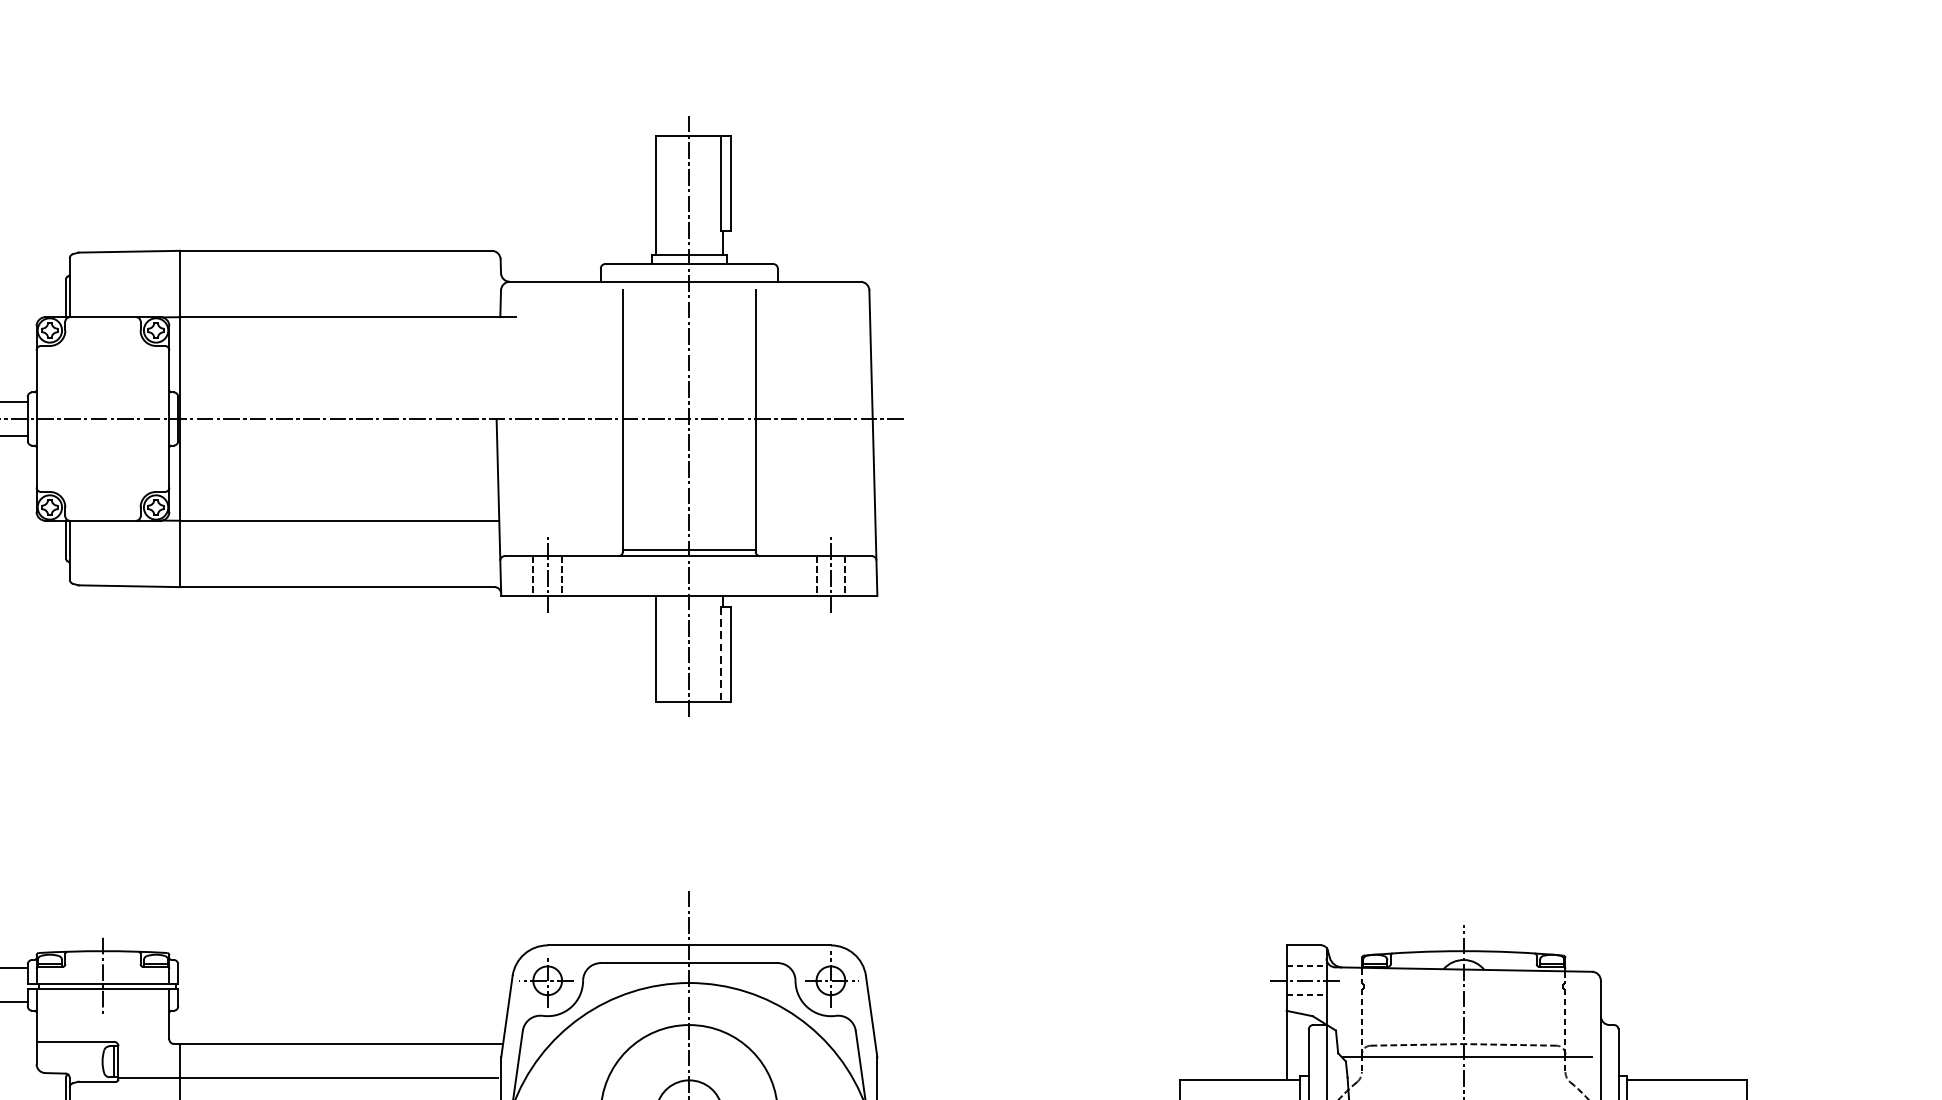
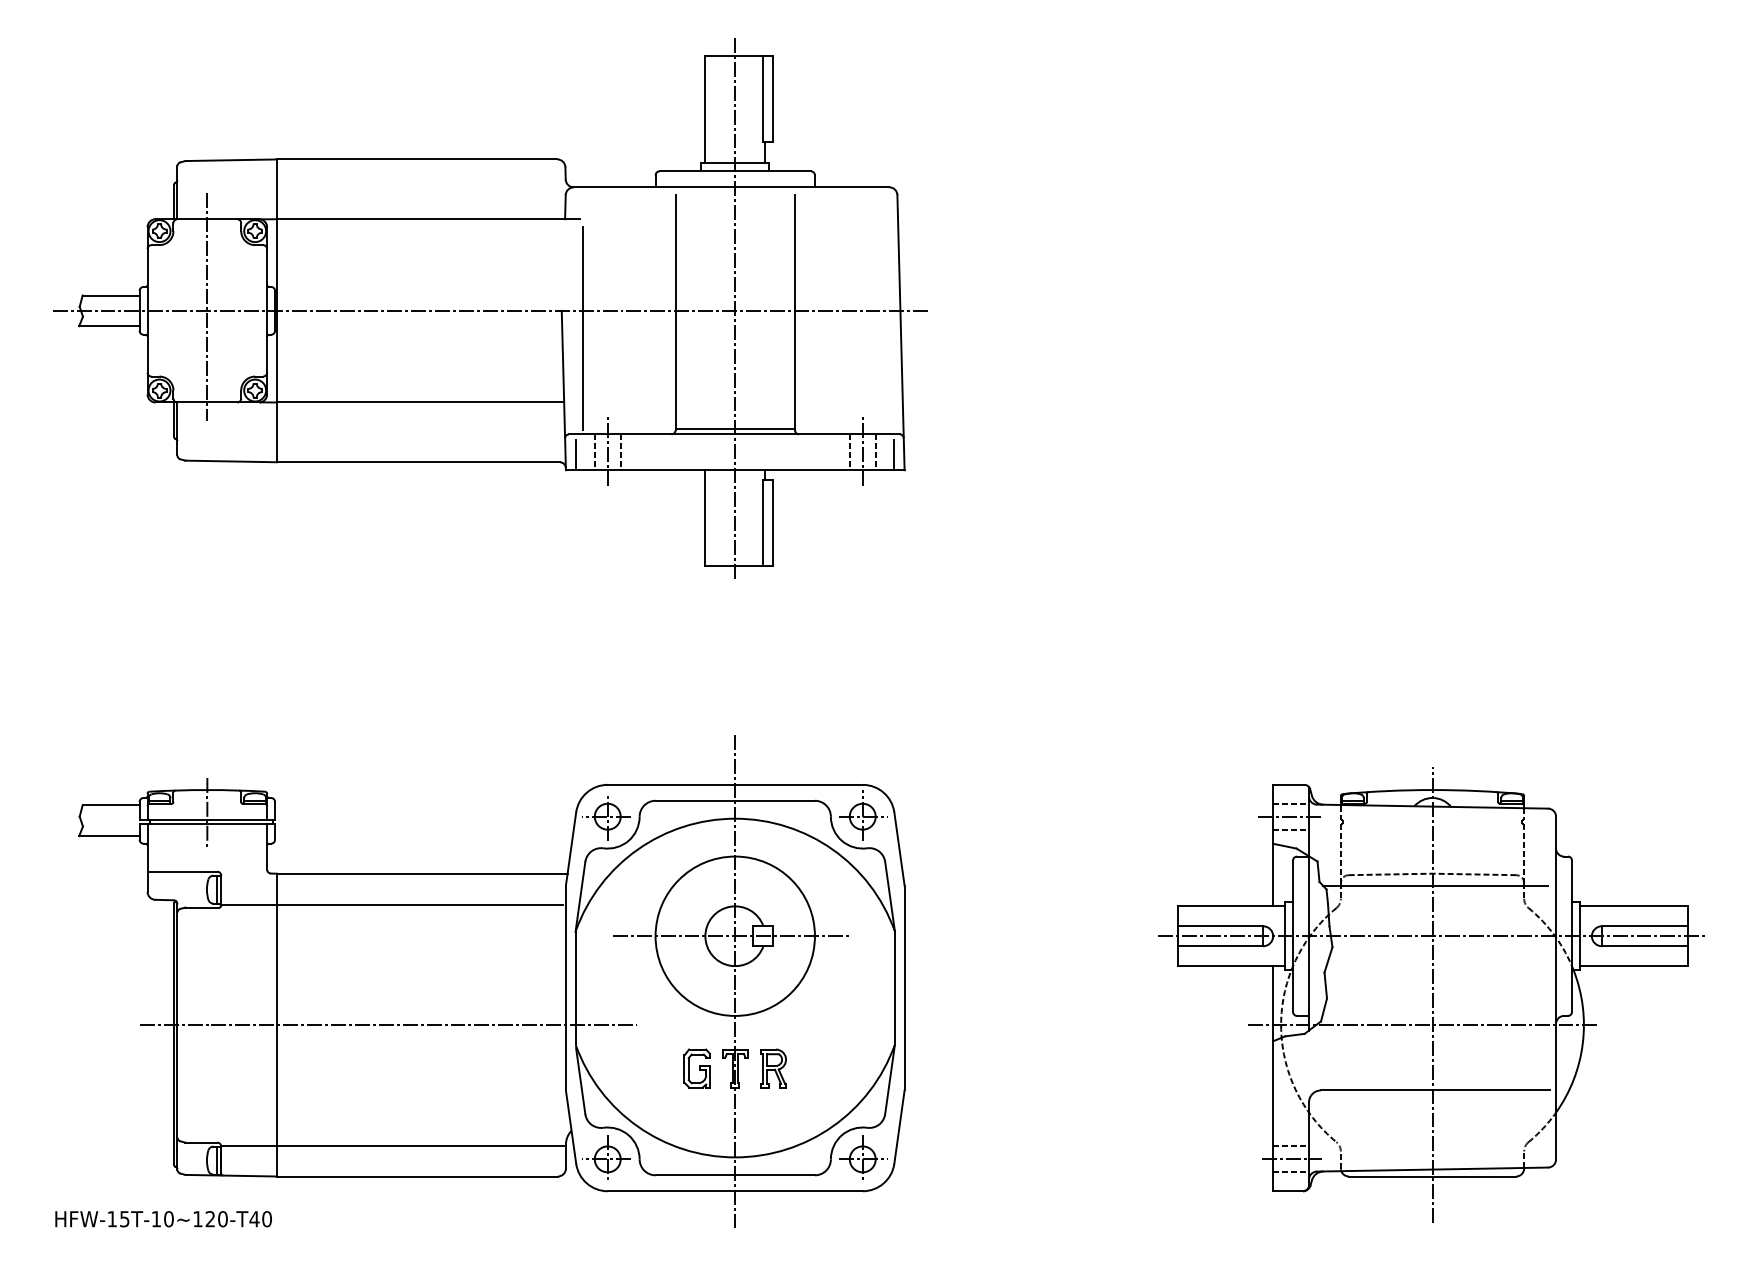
line: (103, 414) -> (207, 306), added
line: (519, 438) -> (582, 328), added
line: (512, 578) -> (576, 454), added
line: (866, 578) -> (894, 454), added
line: (720, 655) -> (763, 523), dashed -> solid

